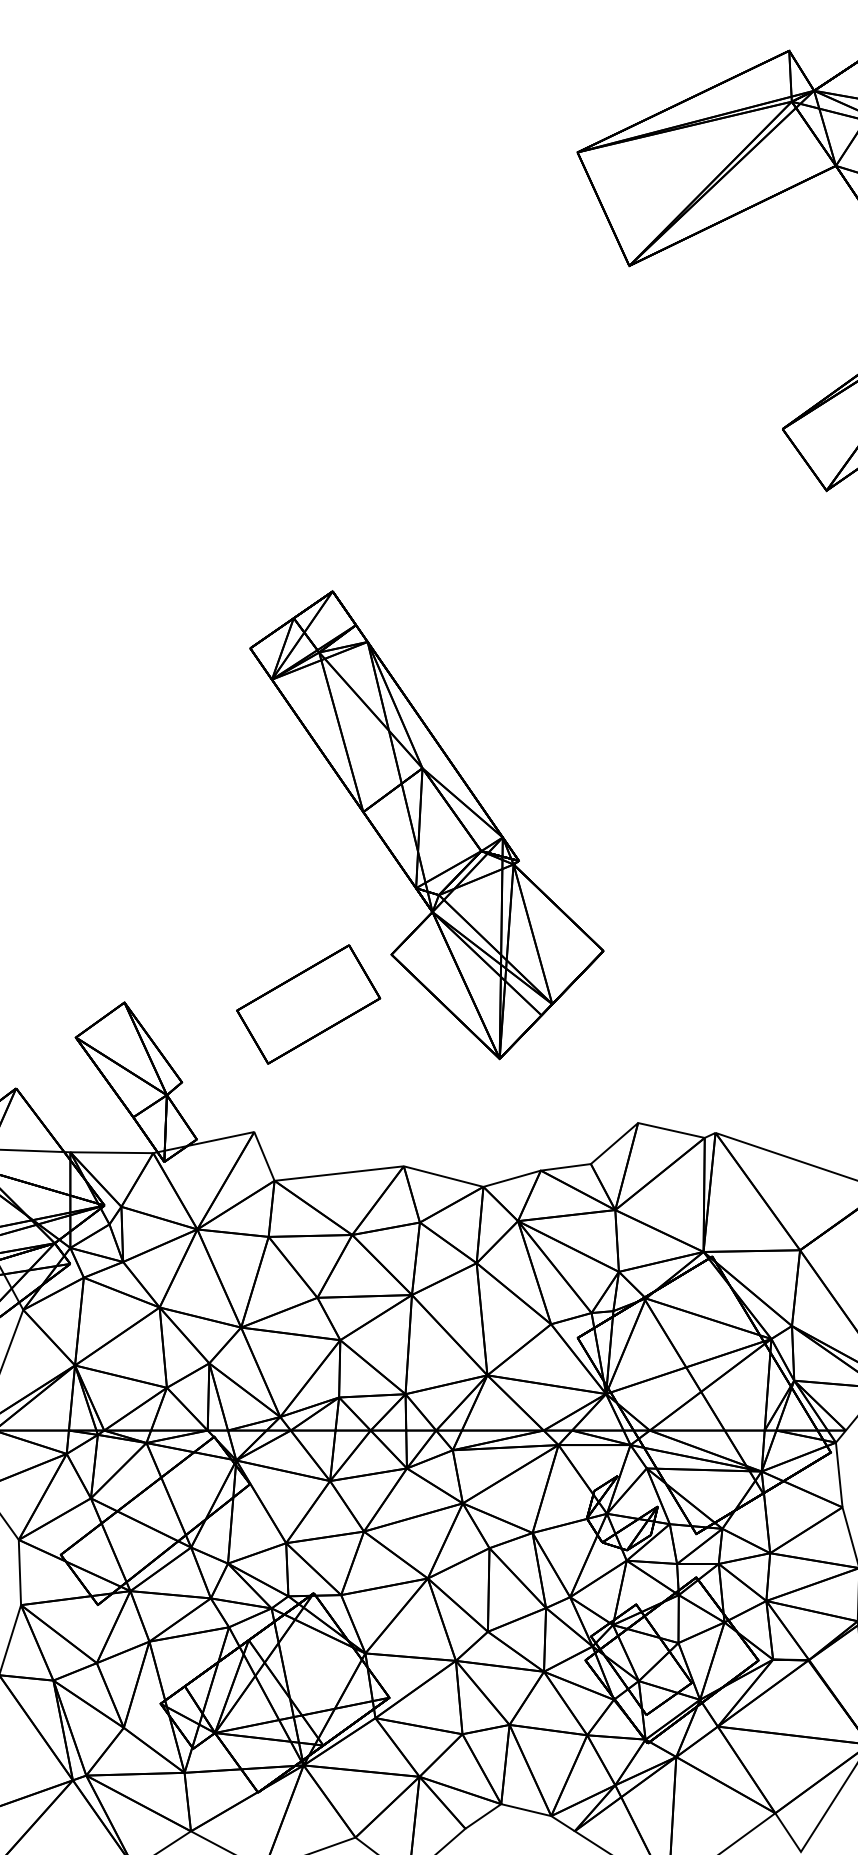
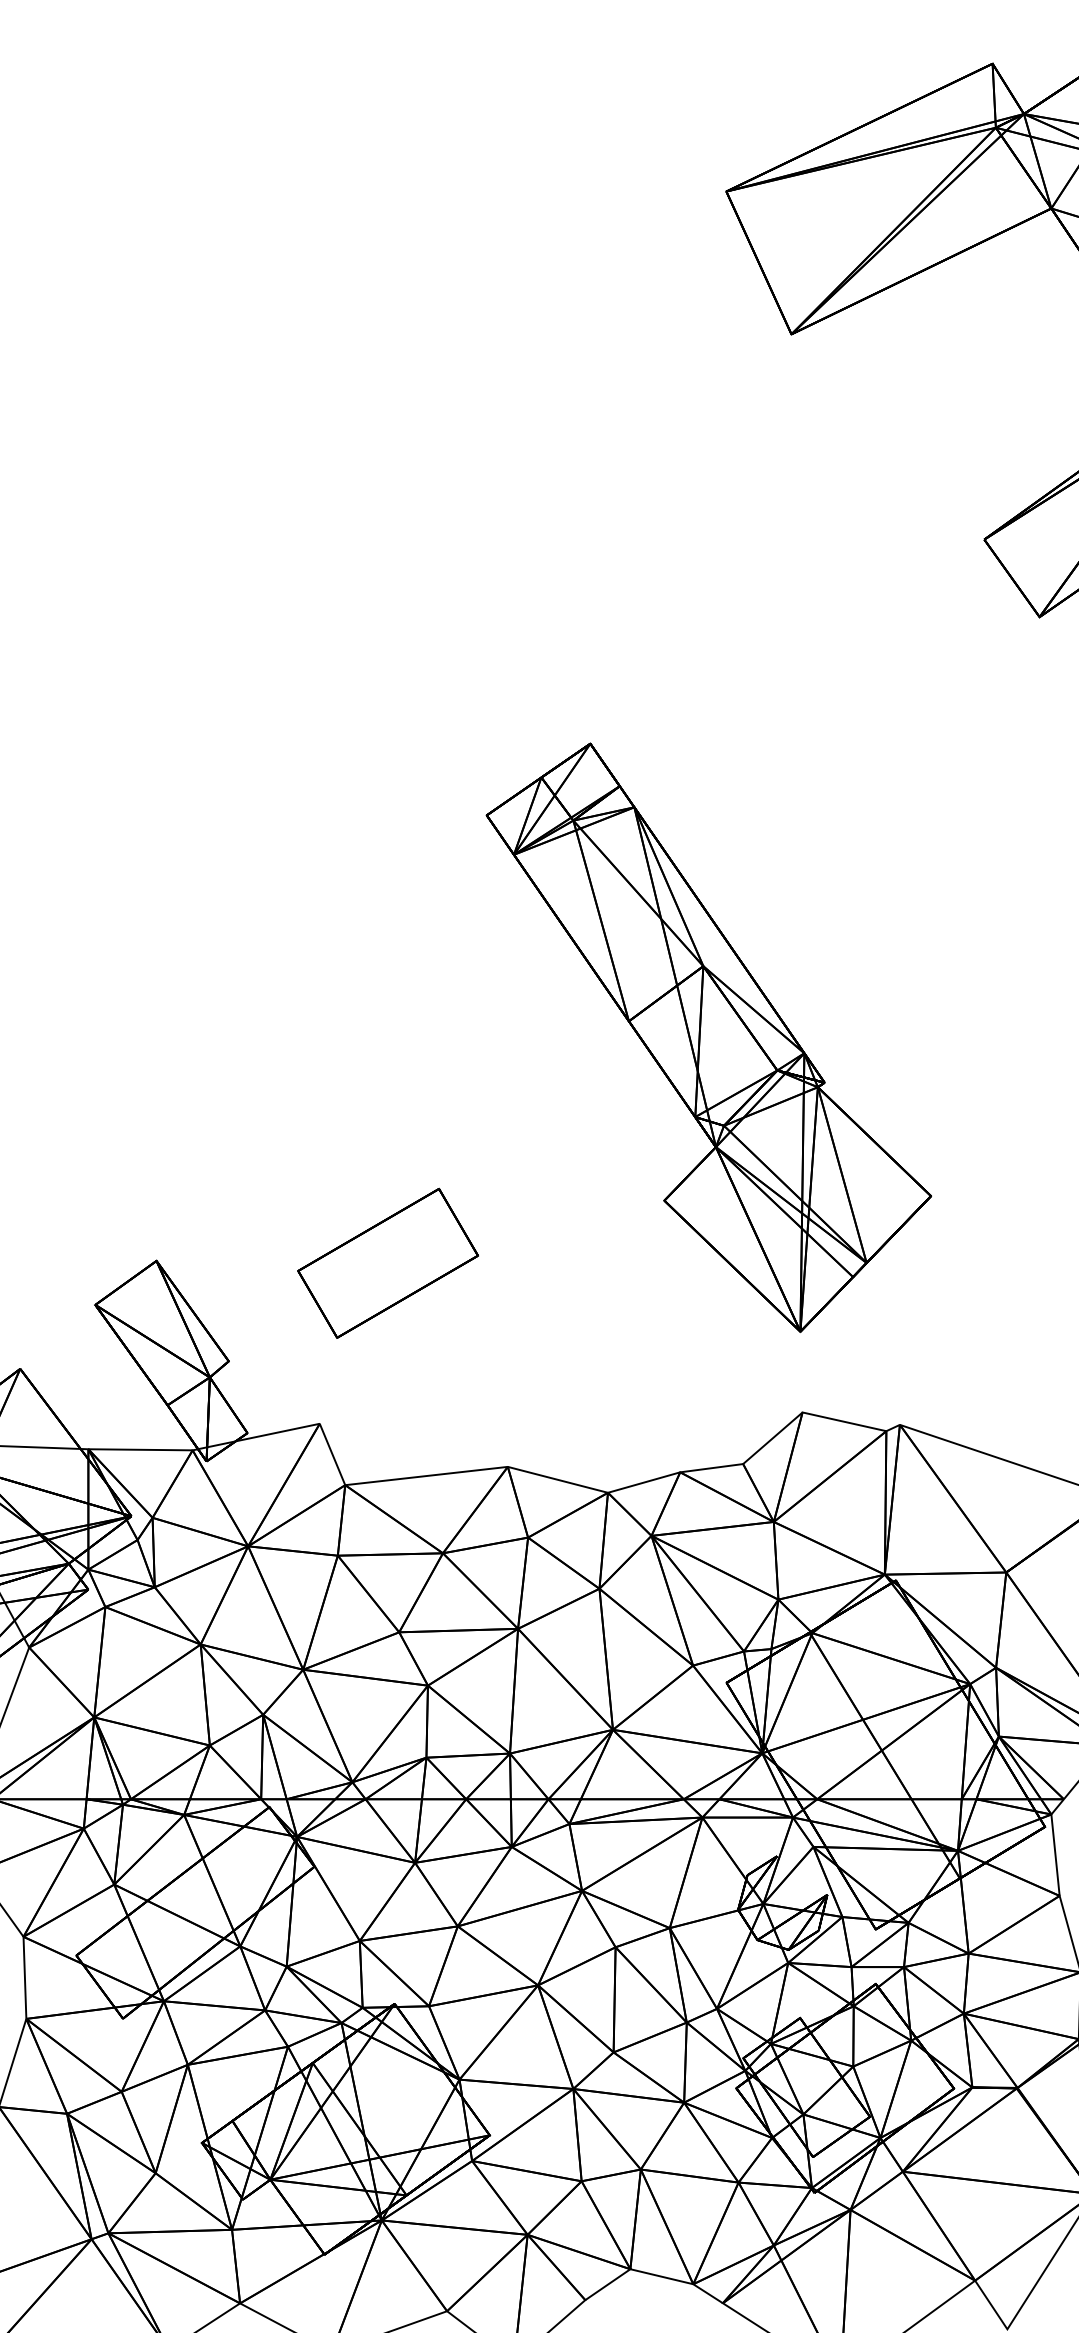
part: (426, 824) -> (708, 1037), moved

